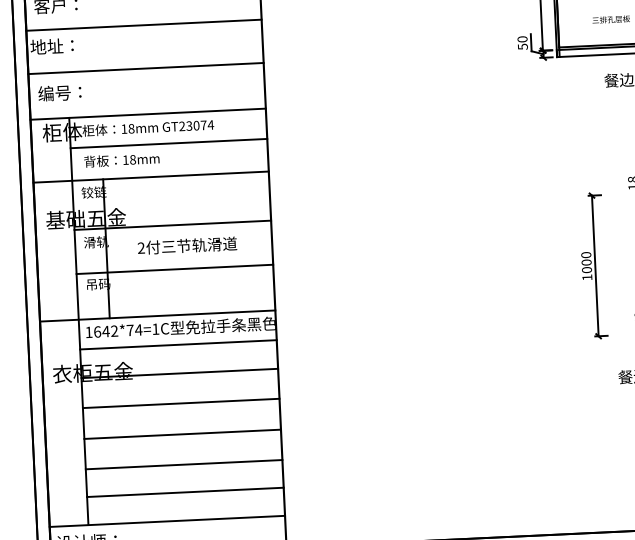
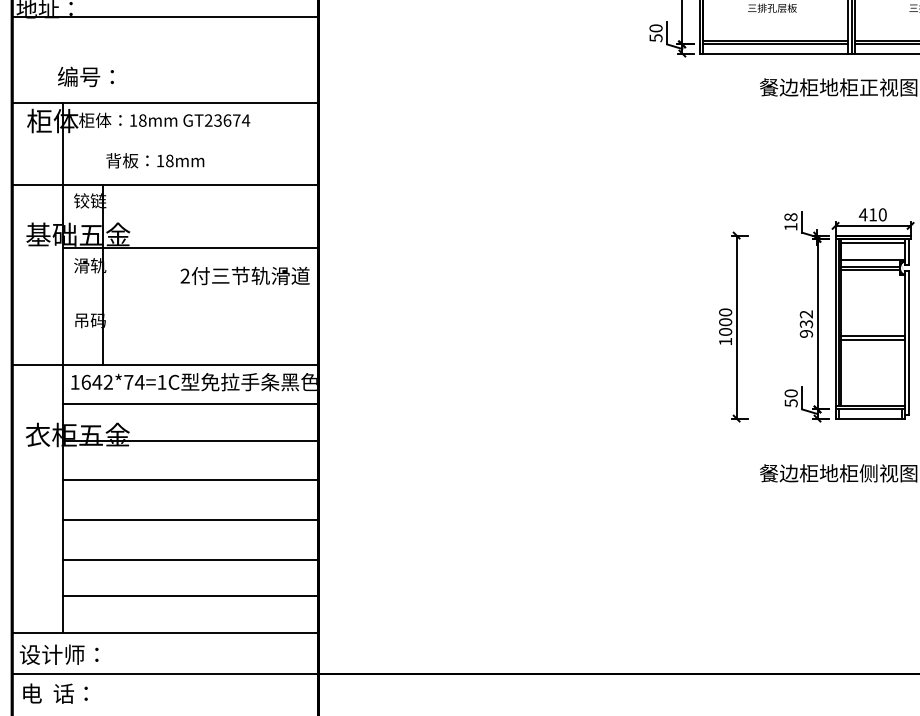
line: (146, 68) -> (165, 17), moved
text: (59, 92) -> (85, 76), moved
text: (196, 125) -> (227, 120), GT23074 -> GT23674
line: (168, 143) -> (190, 142), removed
text: (122, 159) -> (155, 160), moved
text: (186, 245) -> (244, 275), moved
line: (174, 269) -> (190, 305), removed

